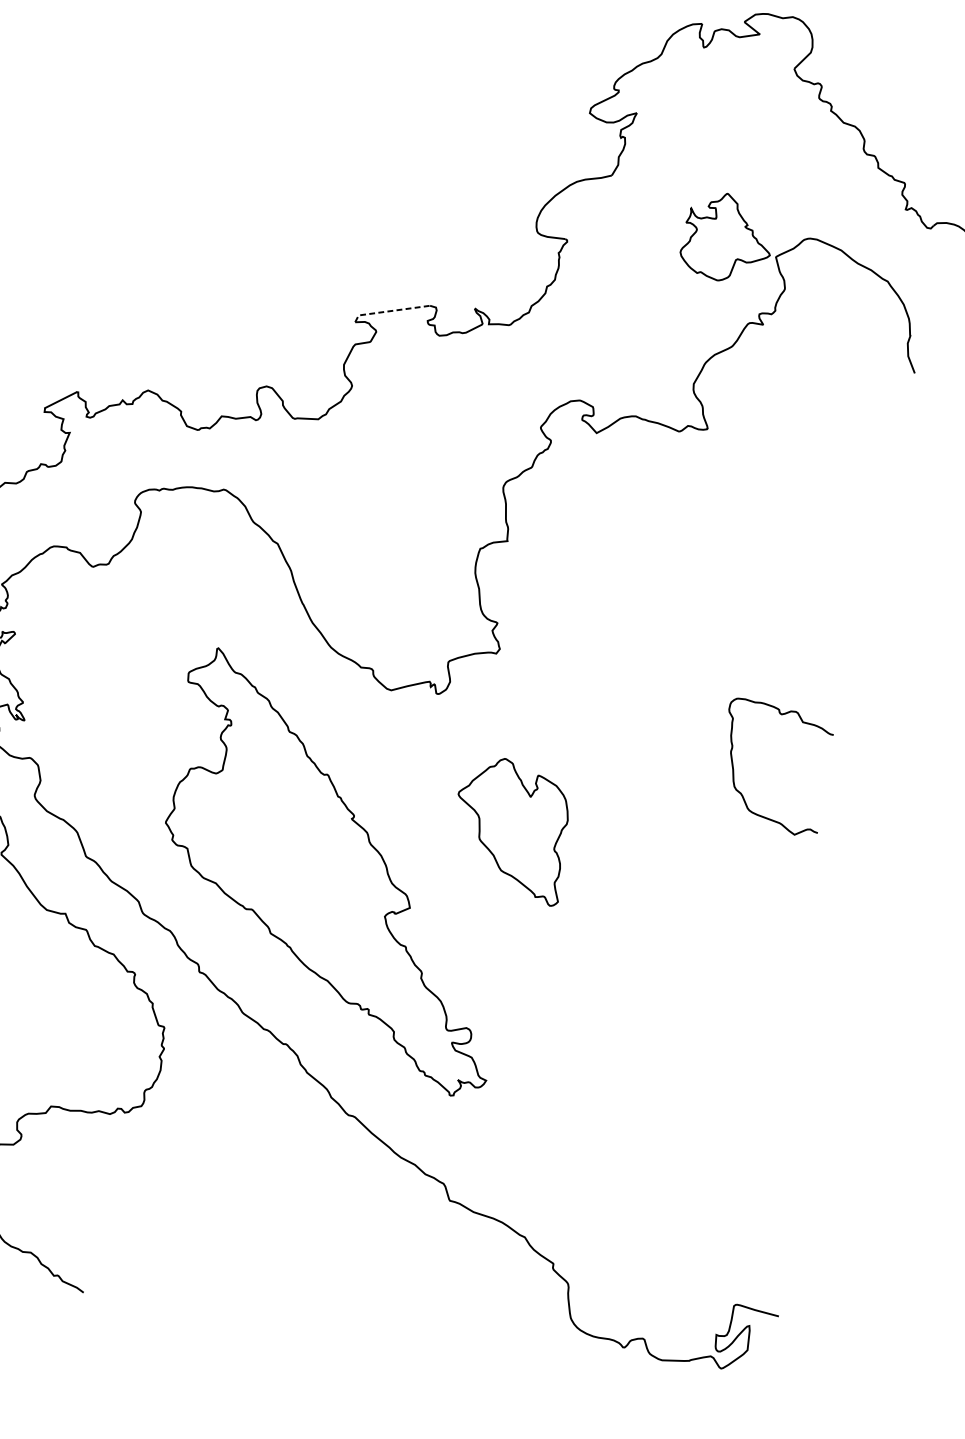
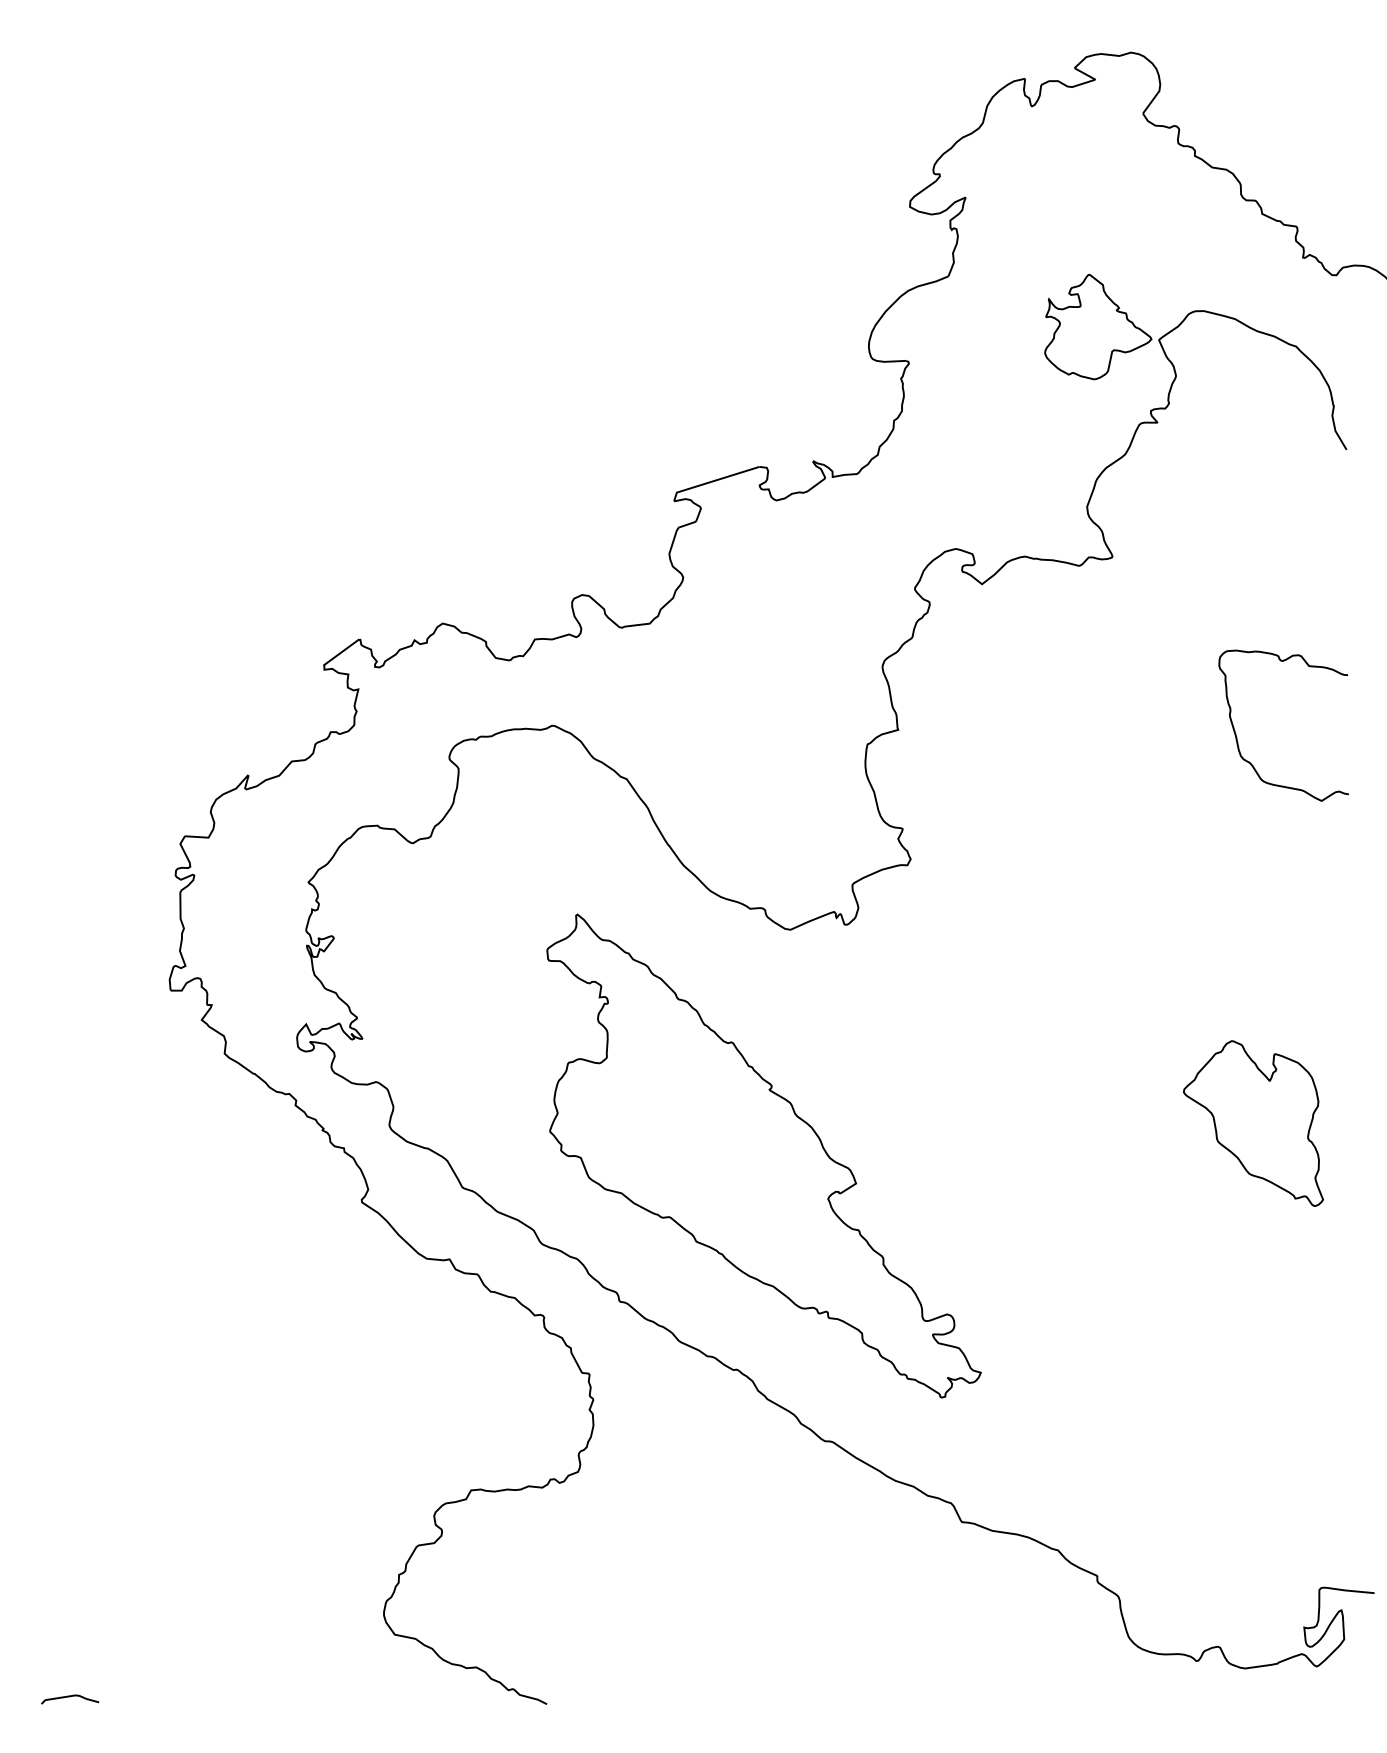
line: (389, 311) -> (712, 481), dashed -> solid
curve: (734, 770) -> (1237, 737), moved
part: (511, 829) -> (1253, 1123), moved

